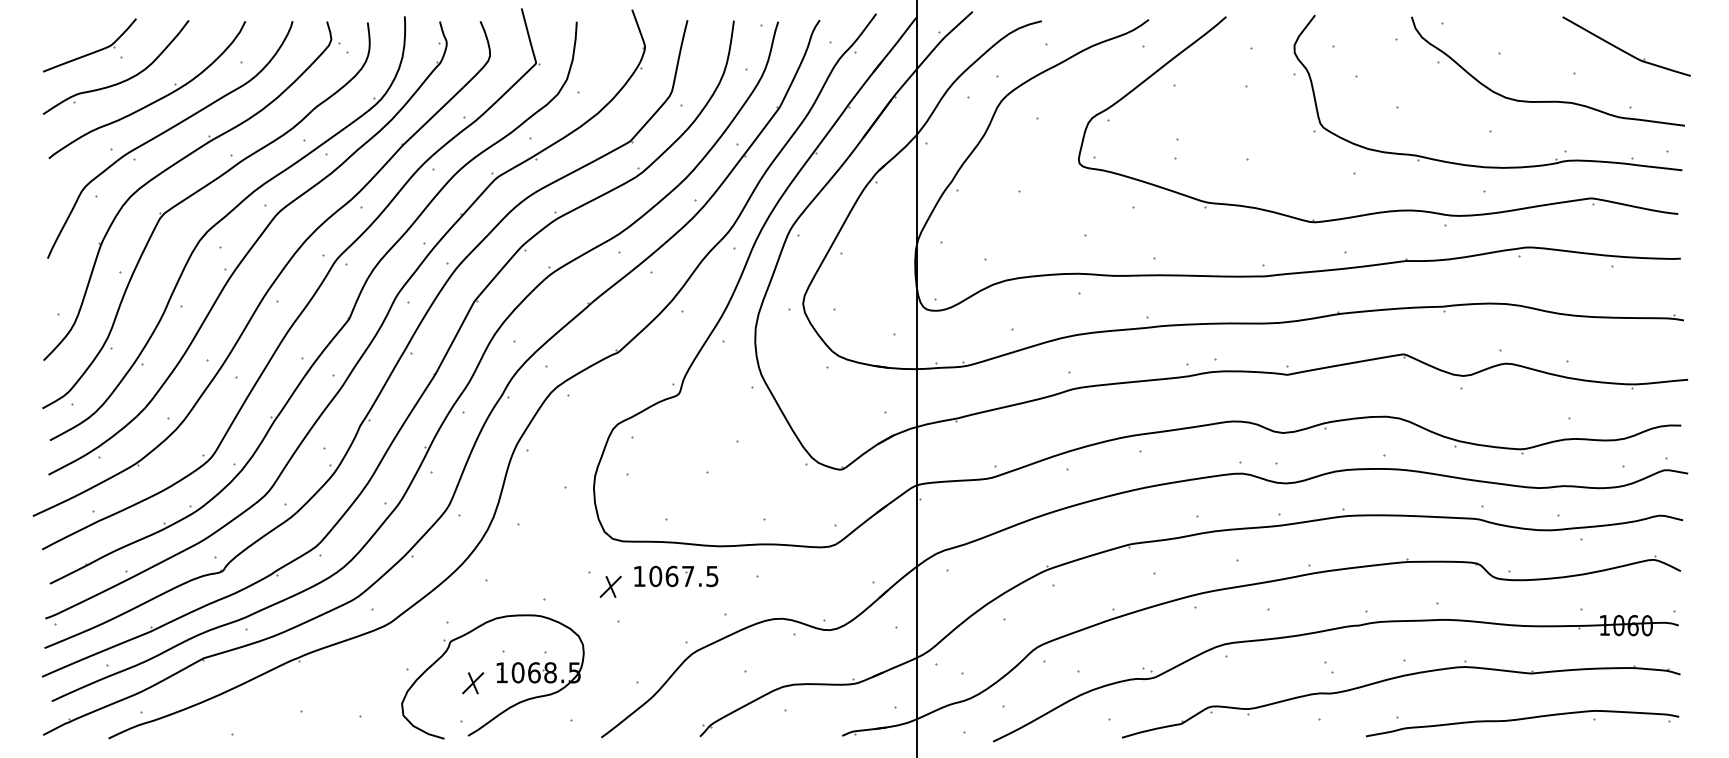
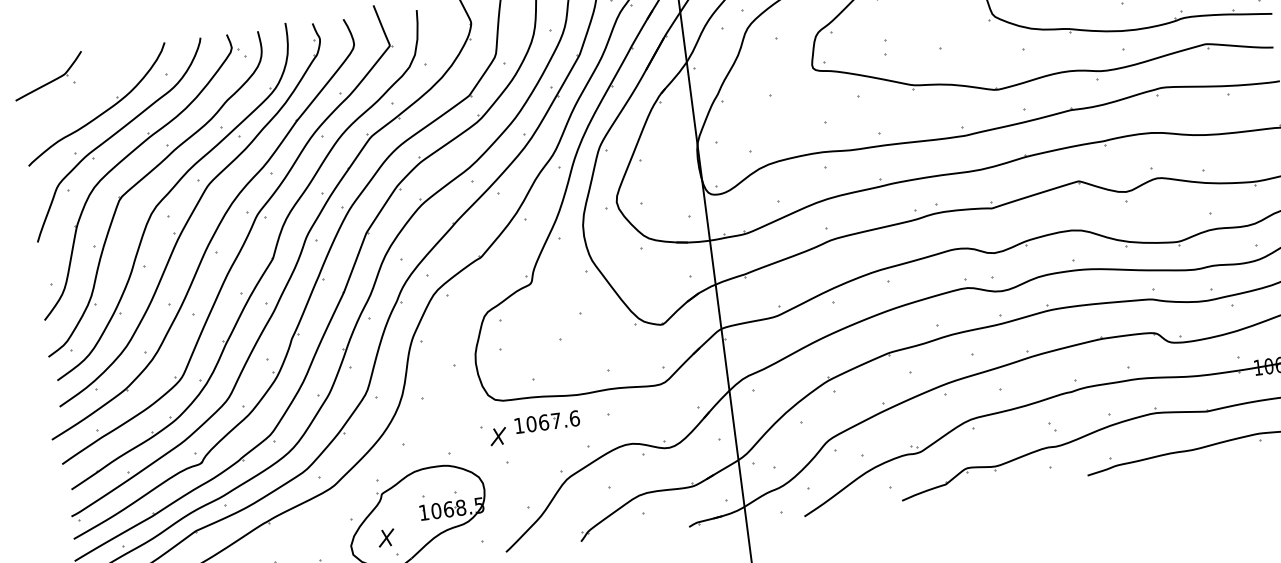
part: (120, 81) -> (75, 100), removed
text: (712, 576) -> (574, 418), 1067.5 -> 1067.6
part: (473, 683) -> (386, 538), moved

